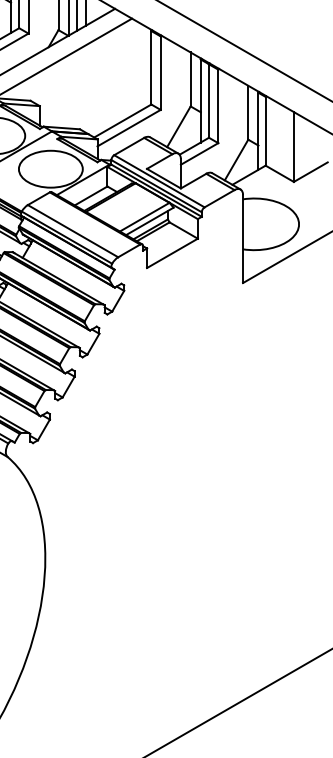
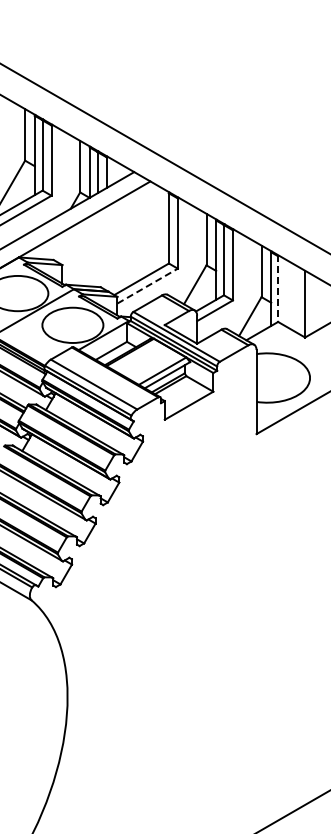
line: (128, 128) -> (147, 286), solid -> dashed
line: (266, 131) -> (278, 289), solid -> dashed

